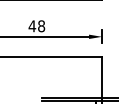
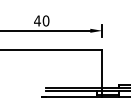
text: (40, 25) -> (45, 20), 48 -> 40

